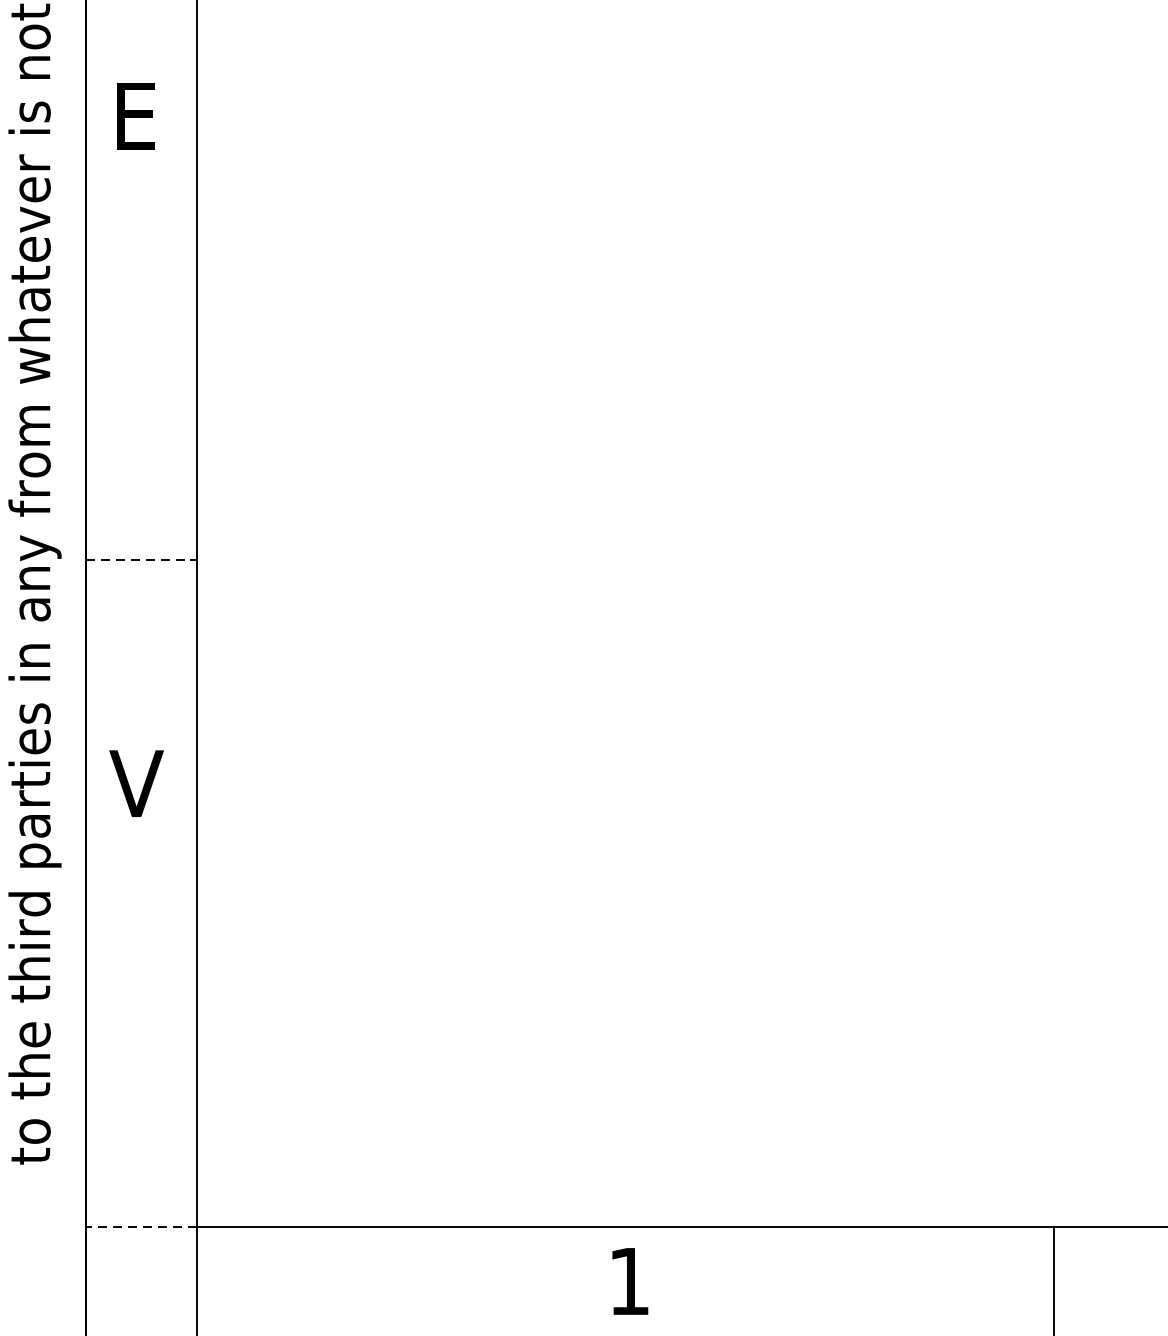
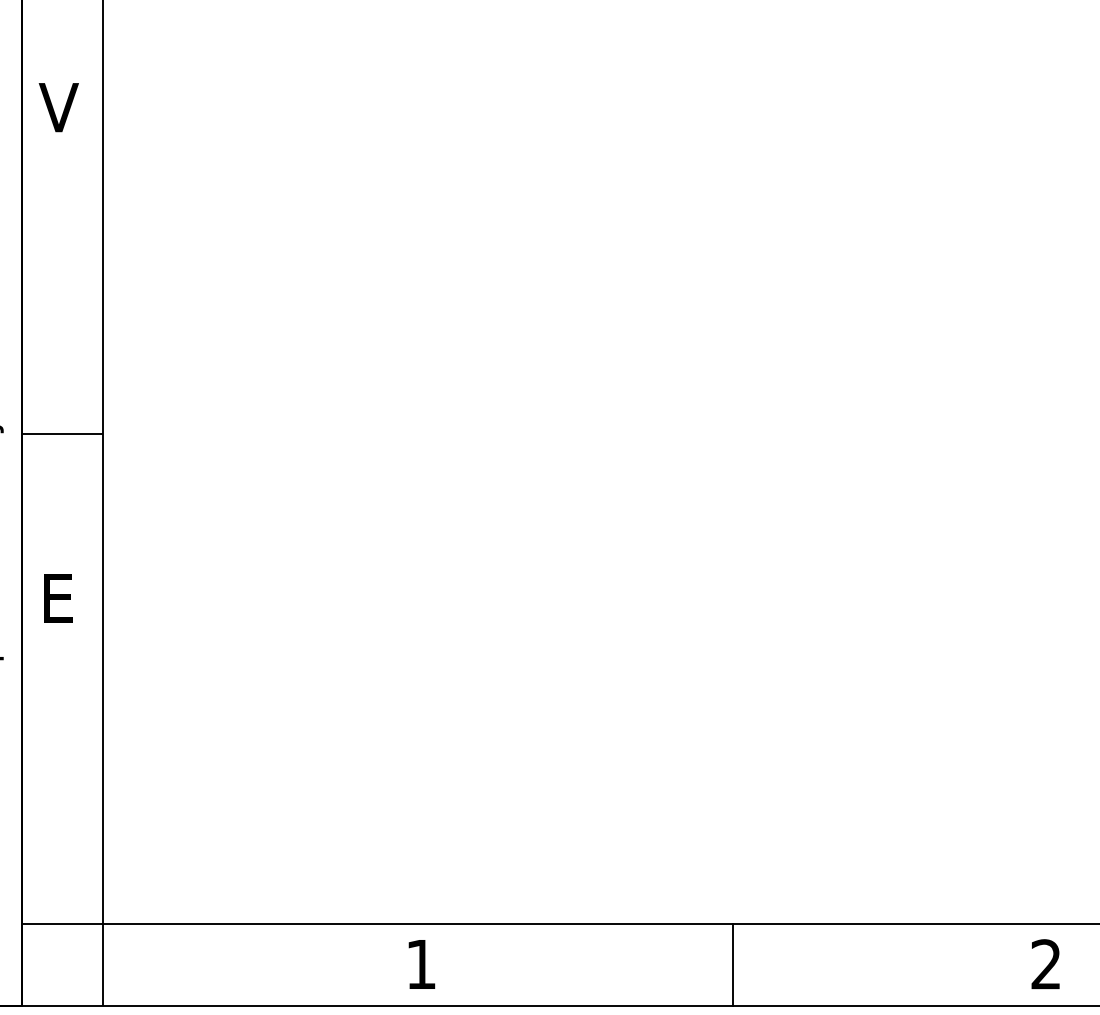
text: (136, 116) -> (58, 107), E -> V
line: (141, 559) -> (62, 433), dashed -> solid
text: (136, 783) -> (58, 598), V -> E
line: (141, 1227) -> (62, 924), dashed -> solid

